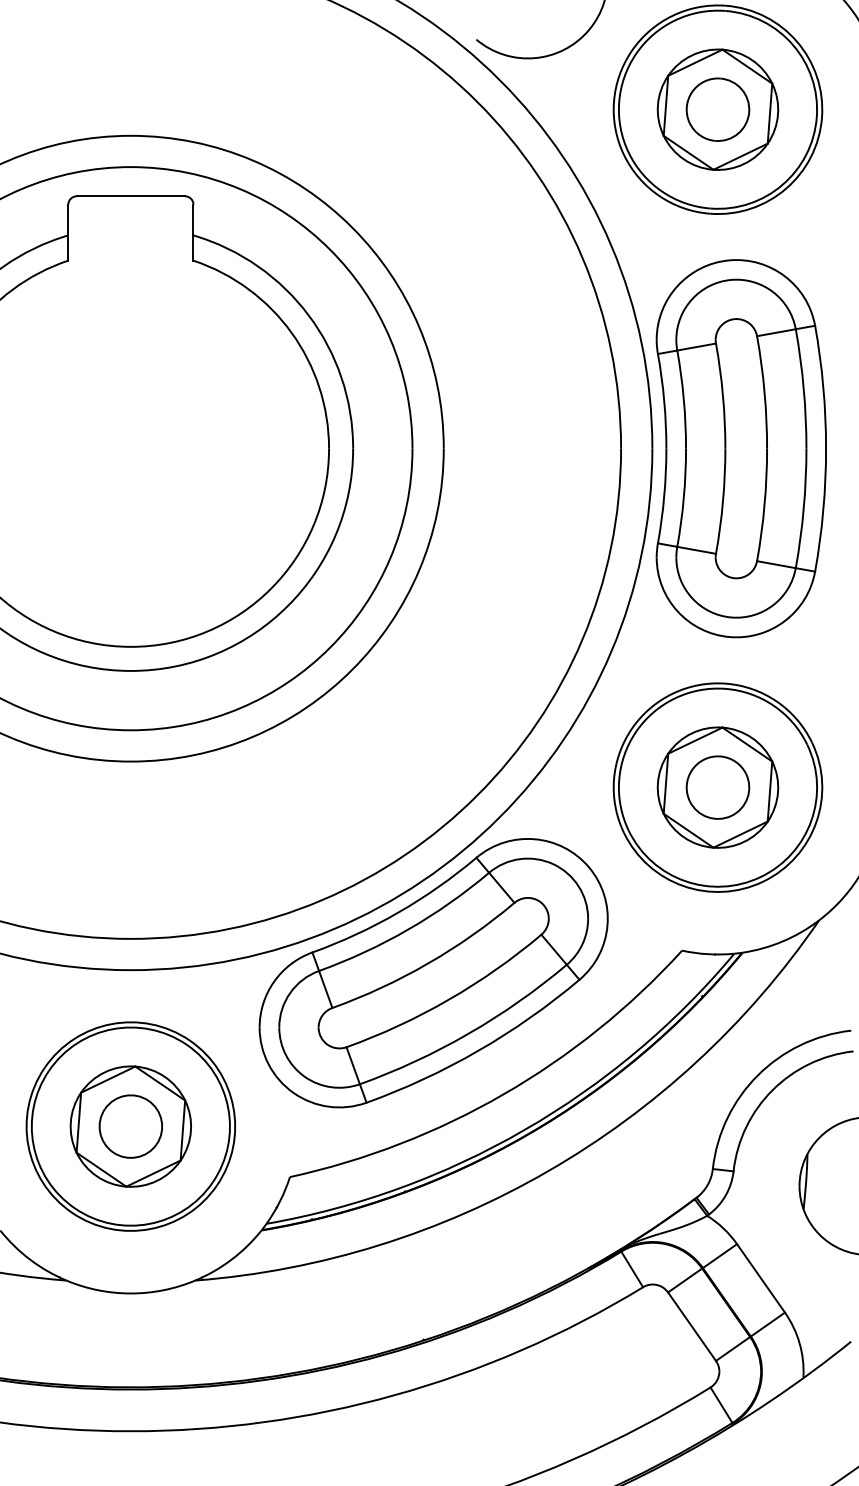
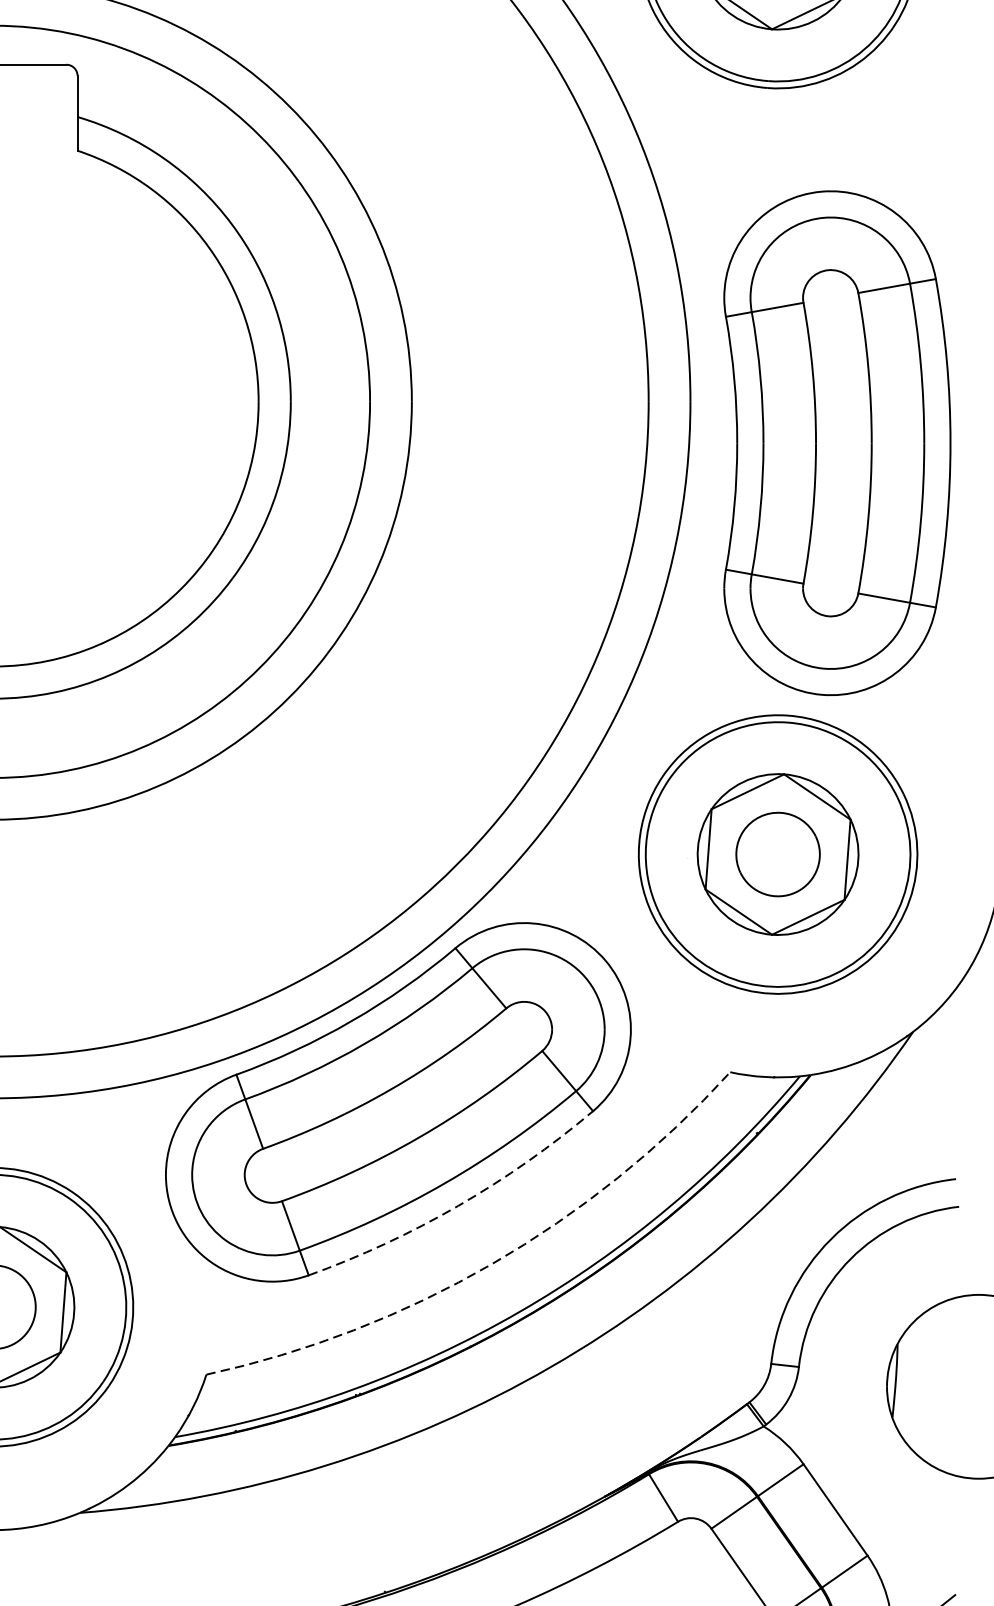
part: (740, 448) -> (836, 442), moved
arc: (478, 1050) -> (458, 1205), solid -> dashed
arc: (503, 1094) -> (491, 1264), solid -> dashed

